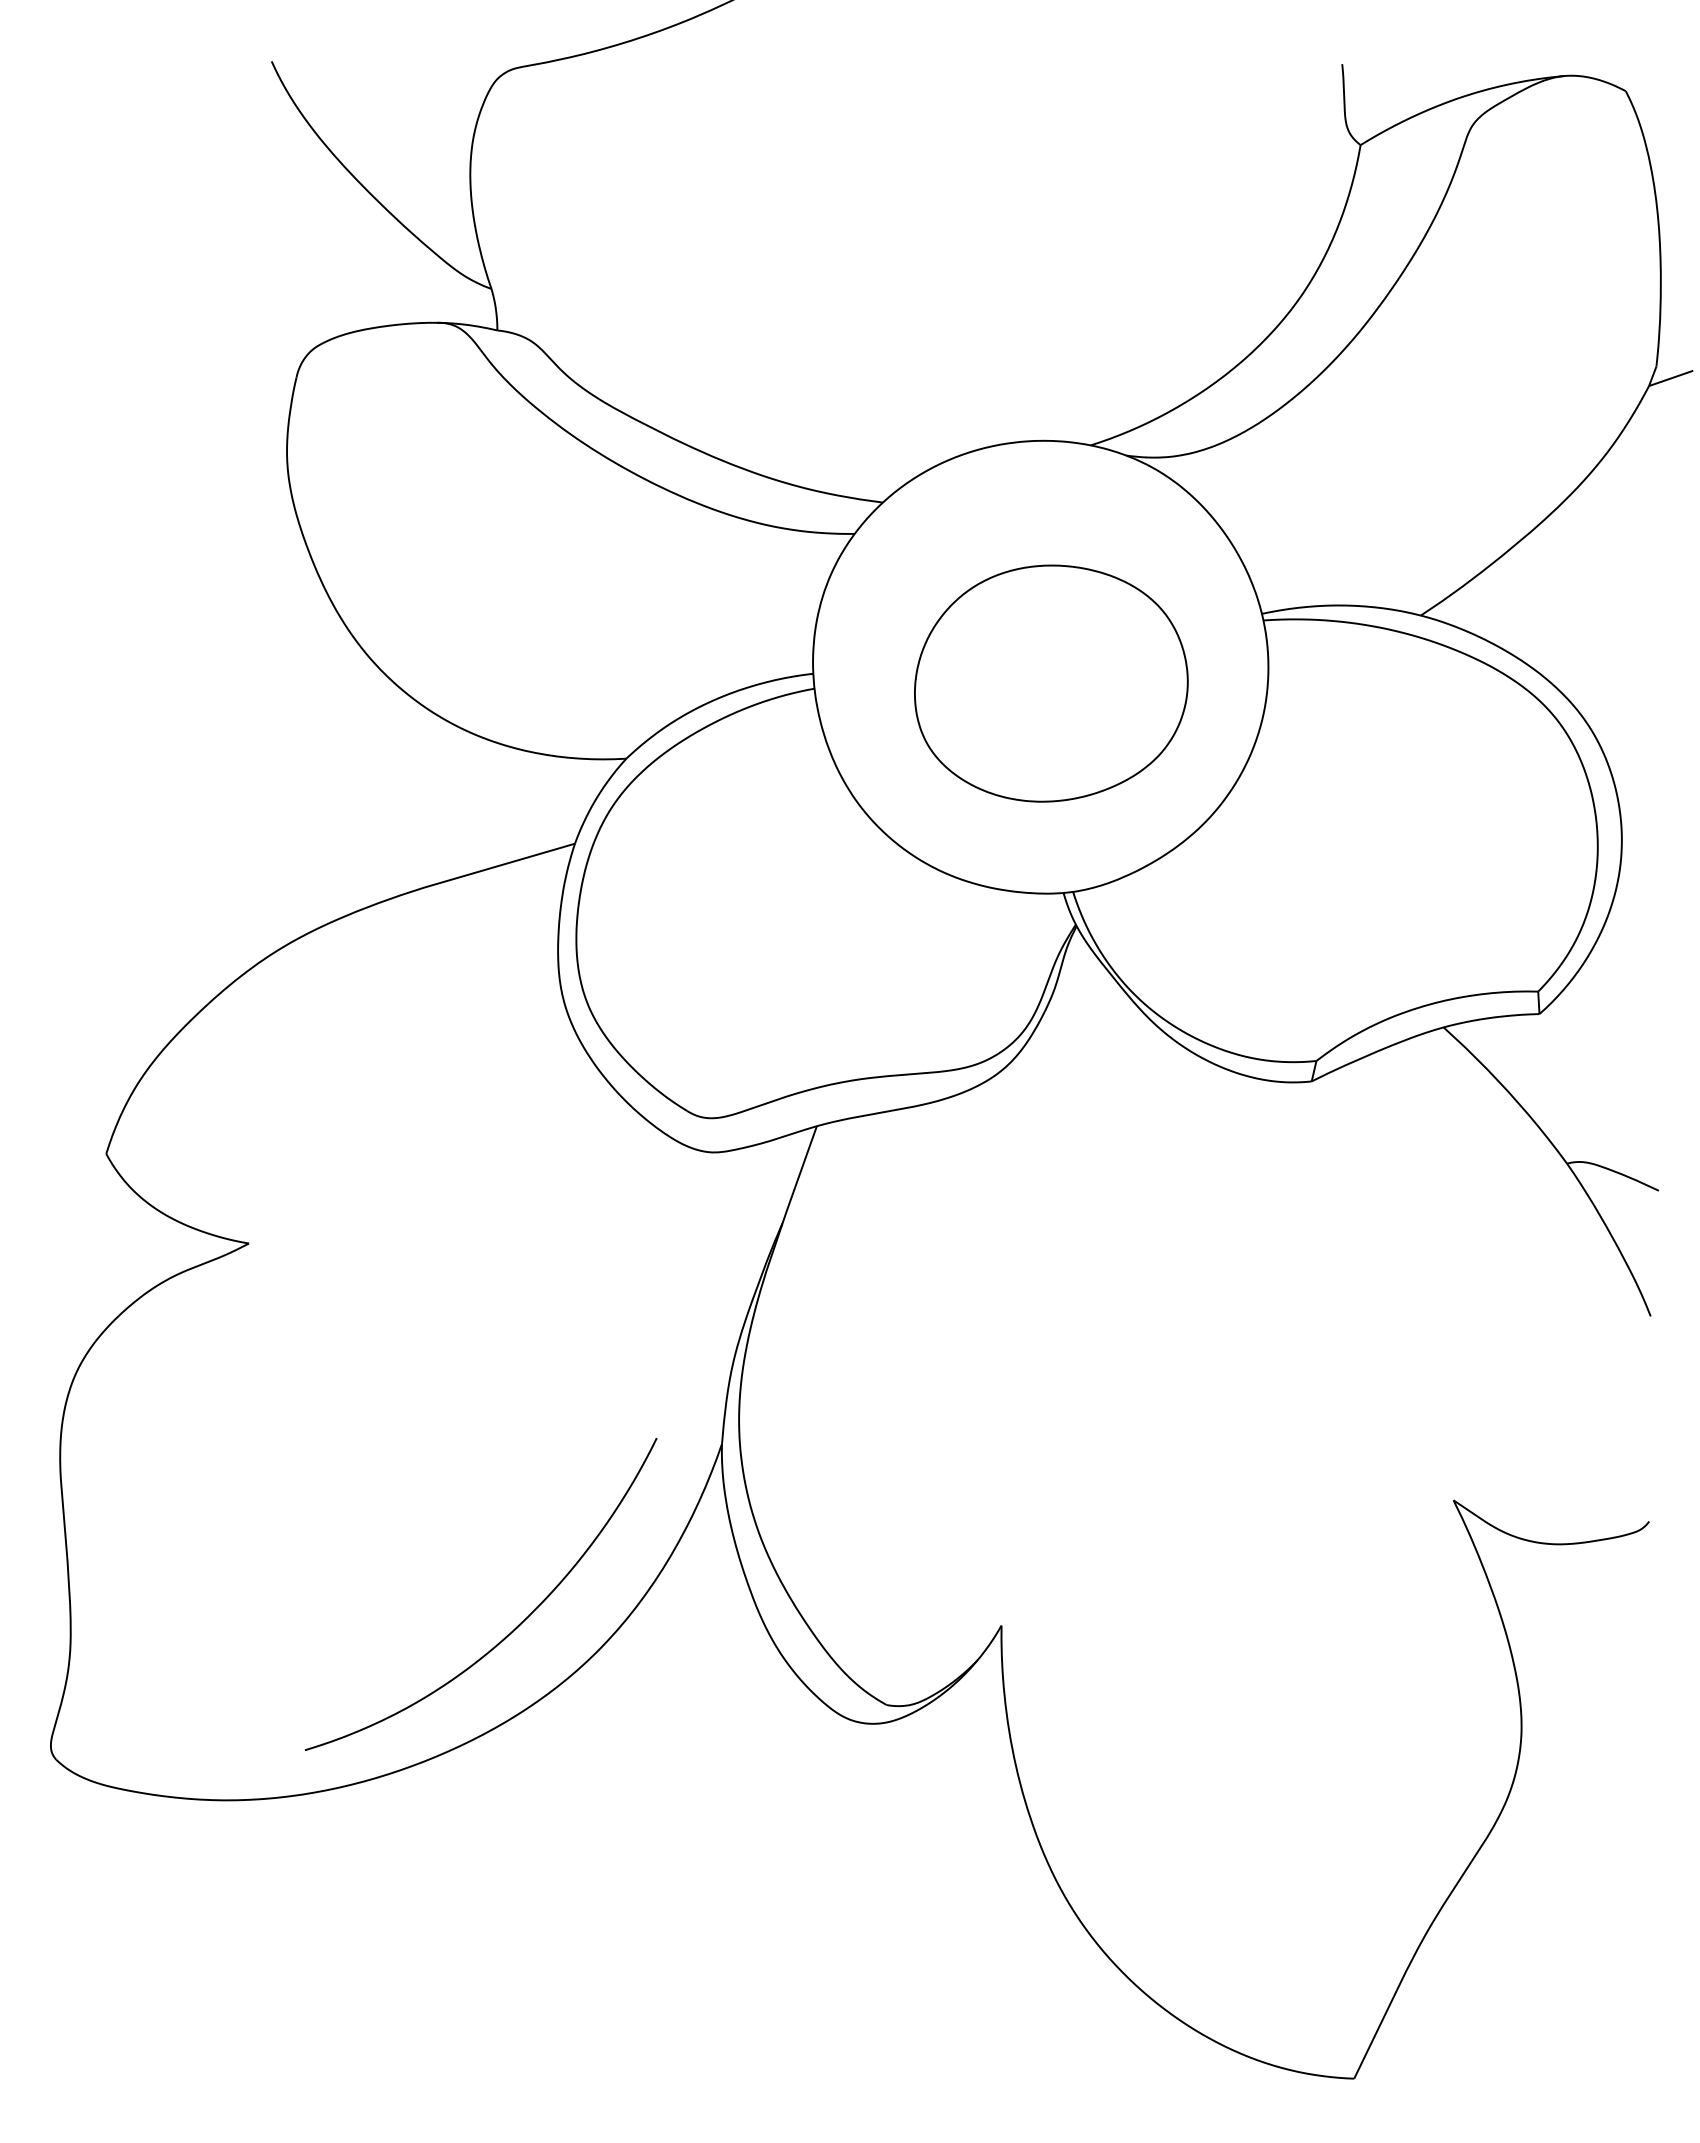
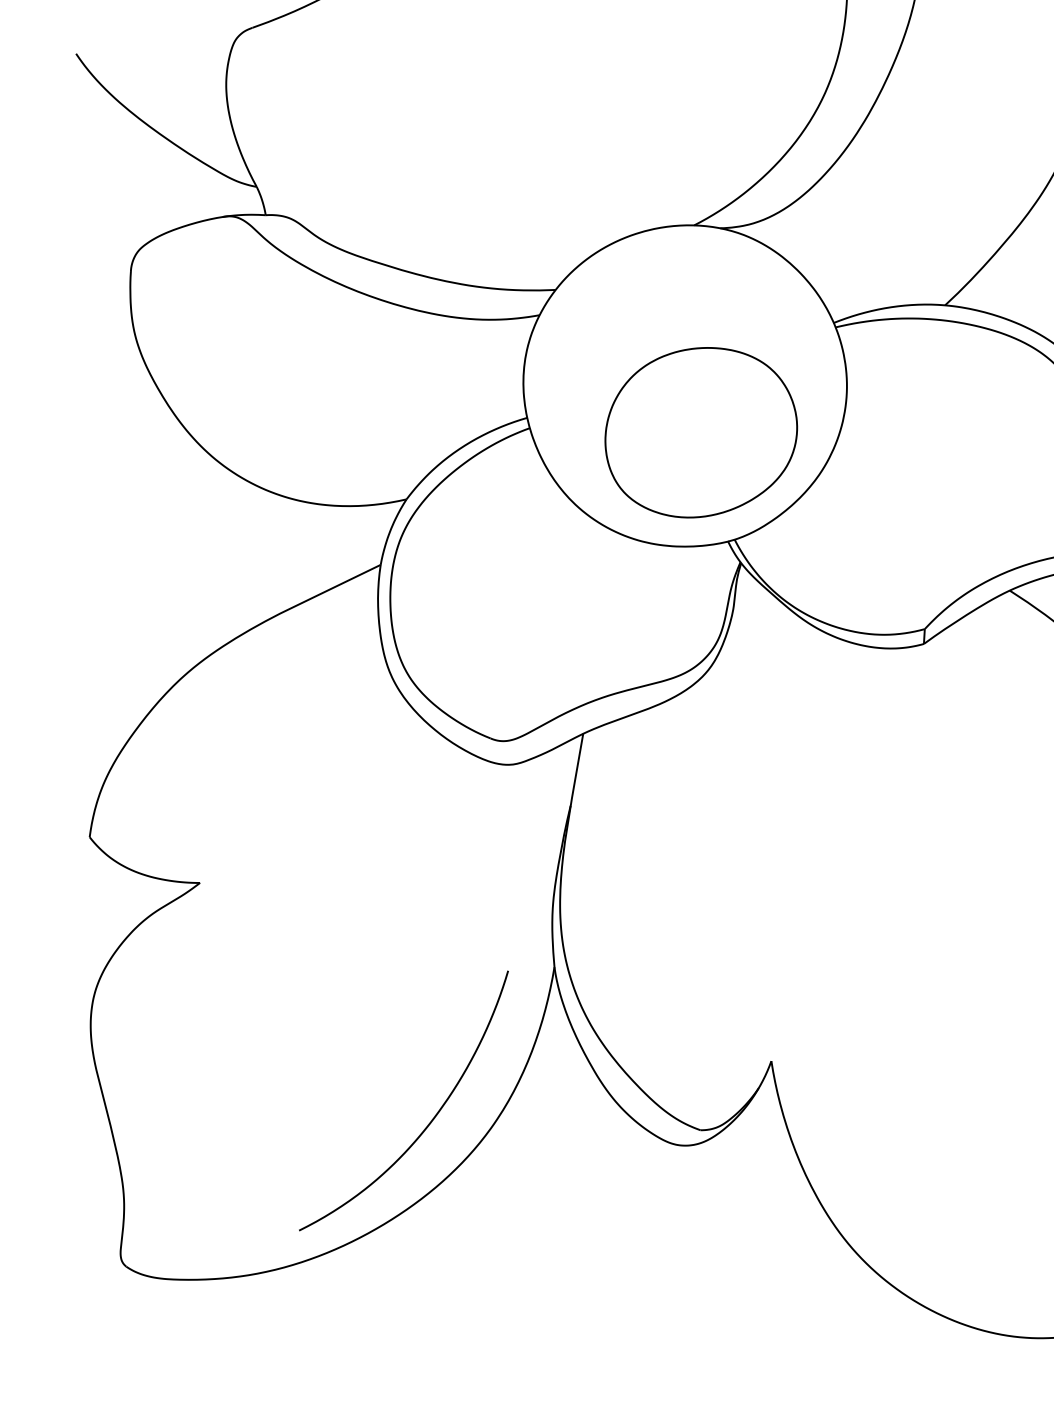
part: (1051, 683) -> (700, 432), moved

